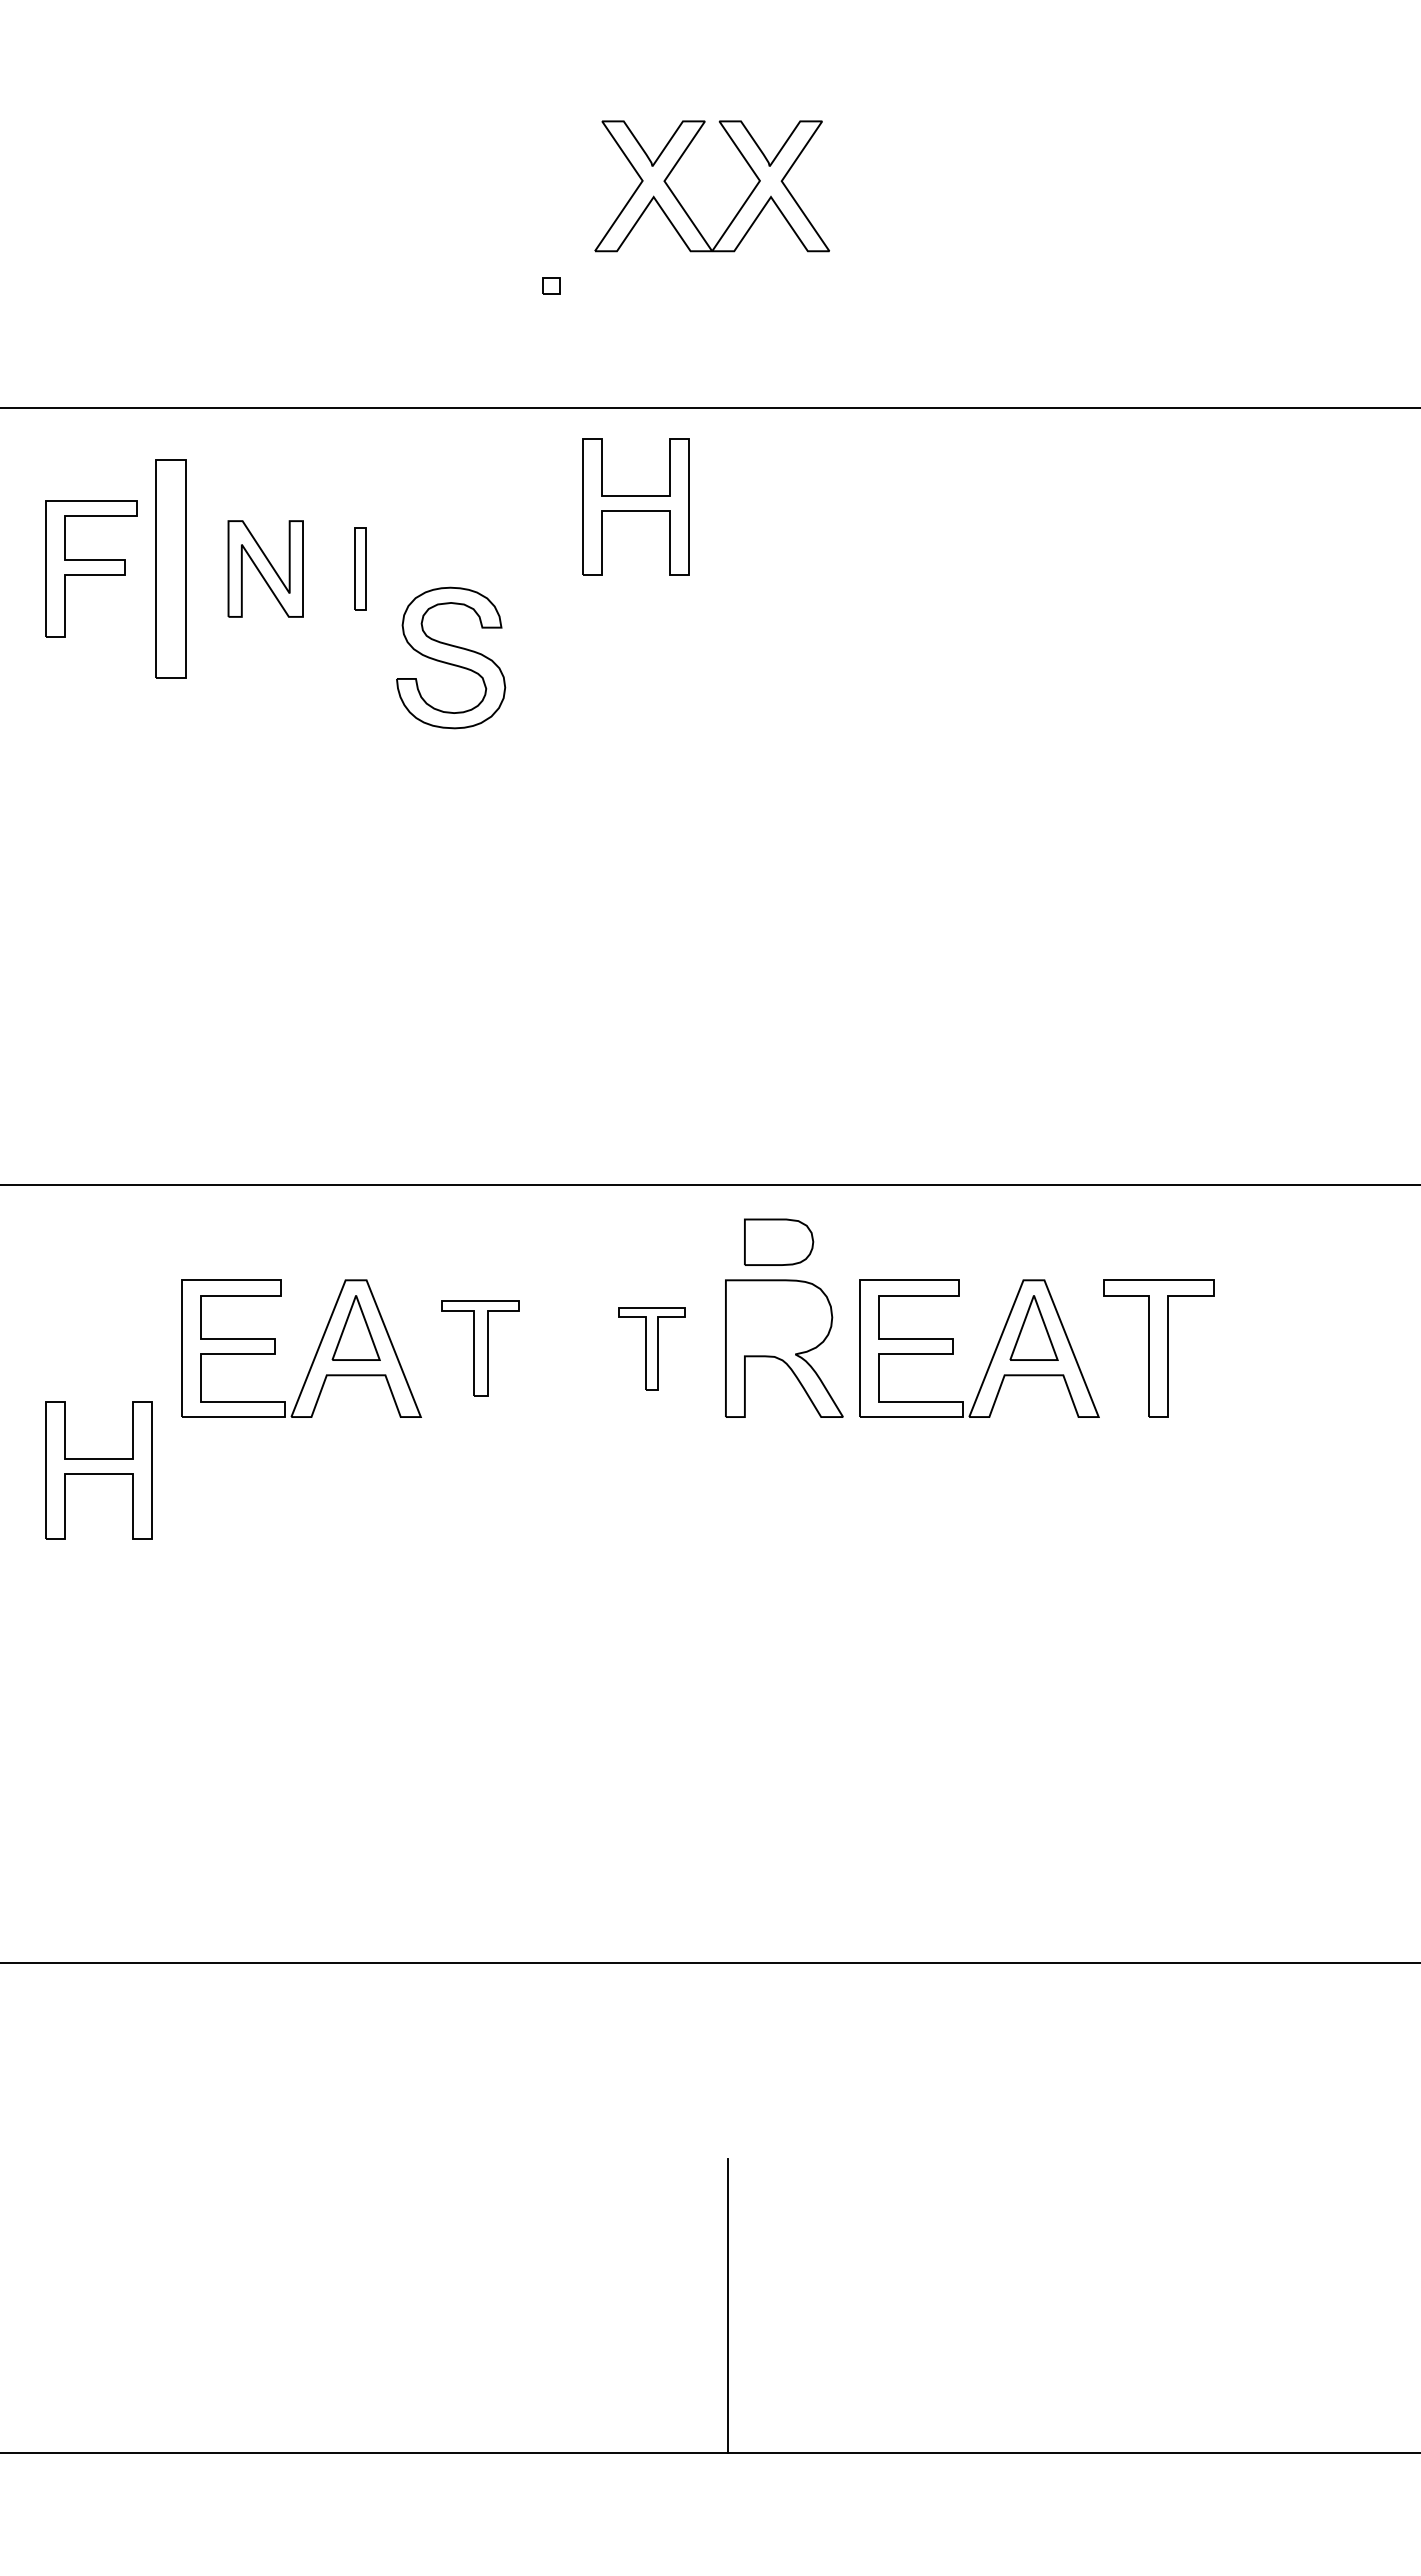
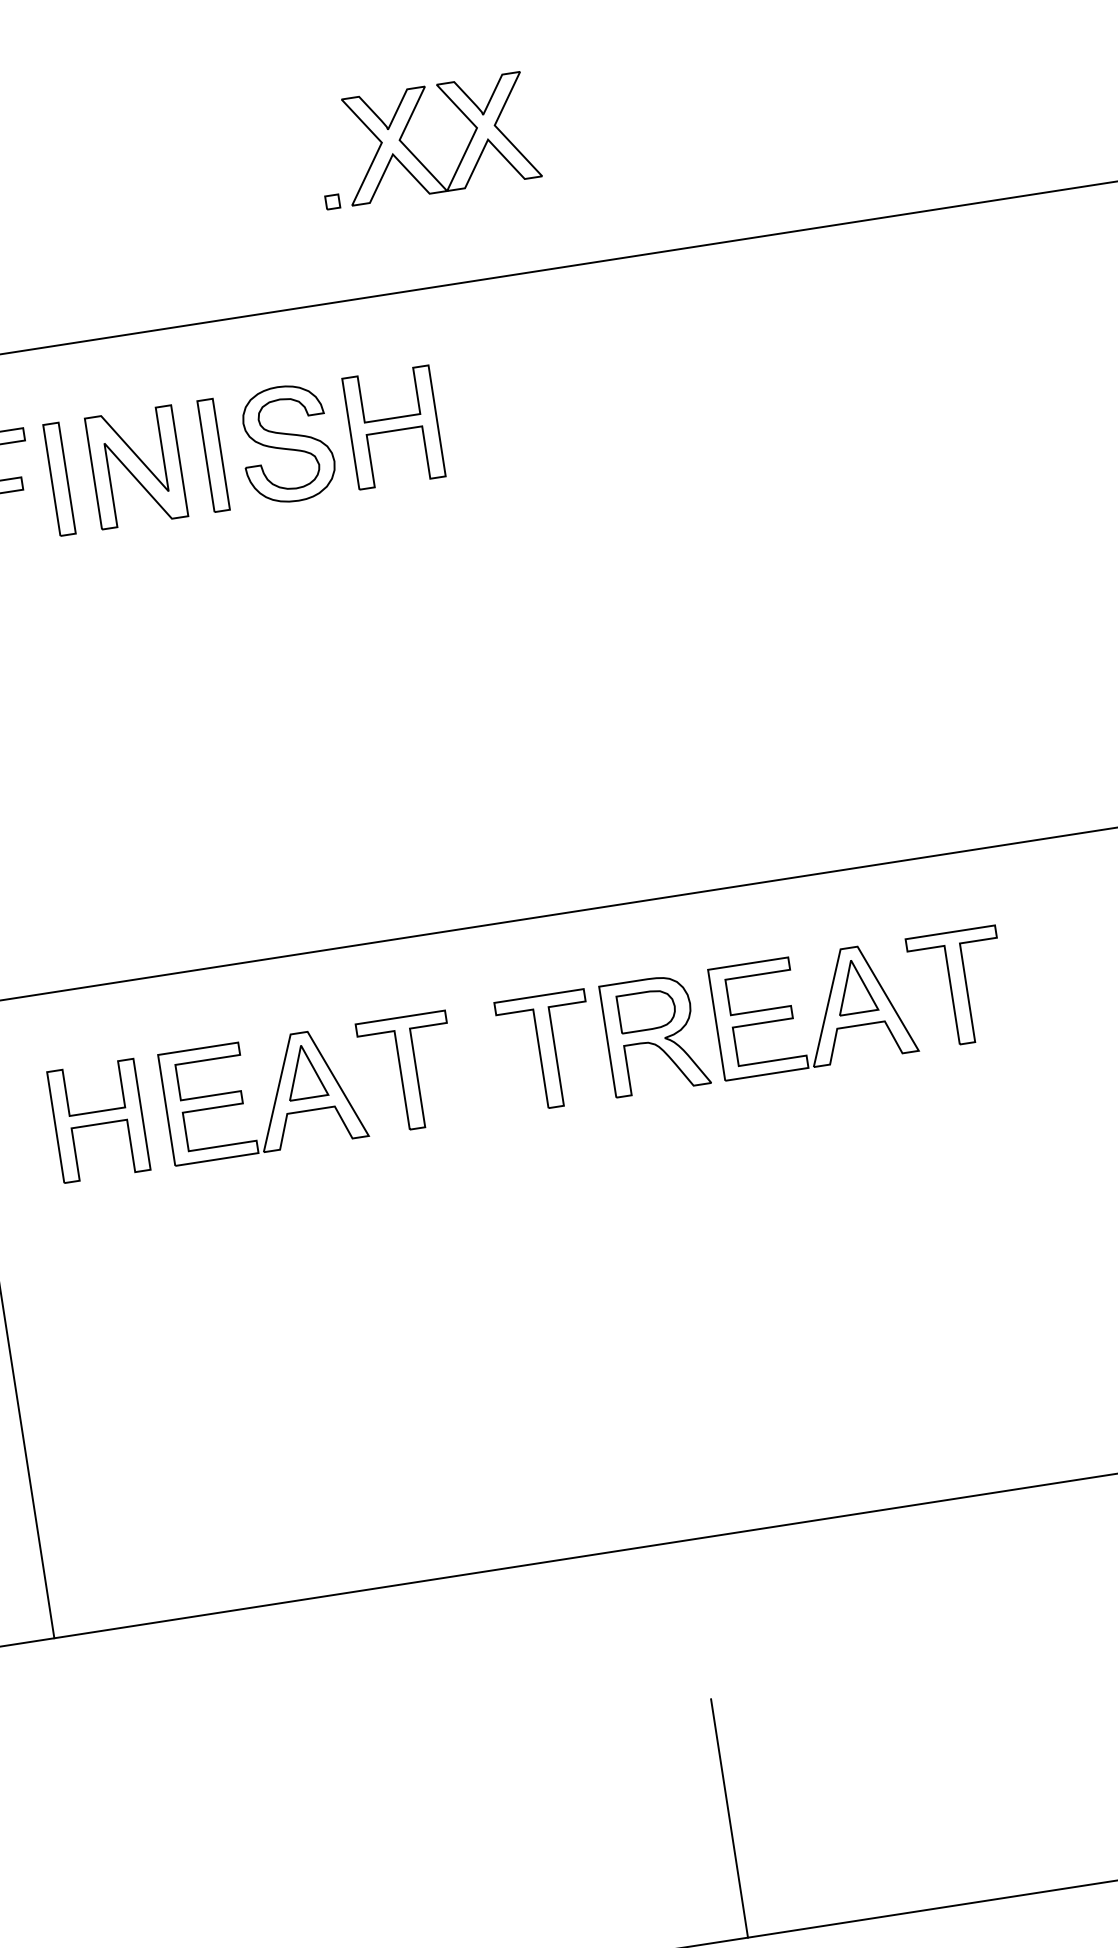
part: (682, 205) -> (417, 157), moved
part: (635, 506) -> (393, 427), moved
part: (170, 568) -> (59, 478), size x0.62
part: (265, 568) -> (136, 467), size x1.43
part: (360, 568) -> (213, 455), size x1.67
part: (451, 657) -> (287, 443), moved
part: (779, 1241) -> (647, 1010), moved
part: (480, 1348) -> (408, 1072), size x1.43
part: (651, 1348) -> (547, 1051), size x1.67
part: (98, 1470) -> (98, 1120), moved

